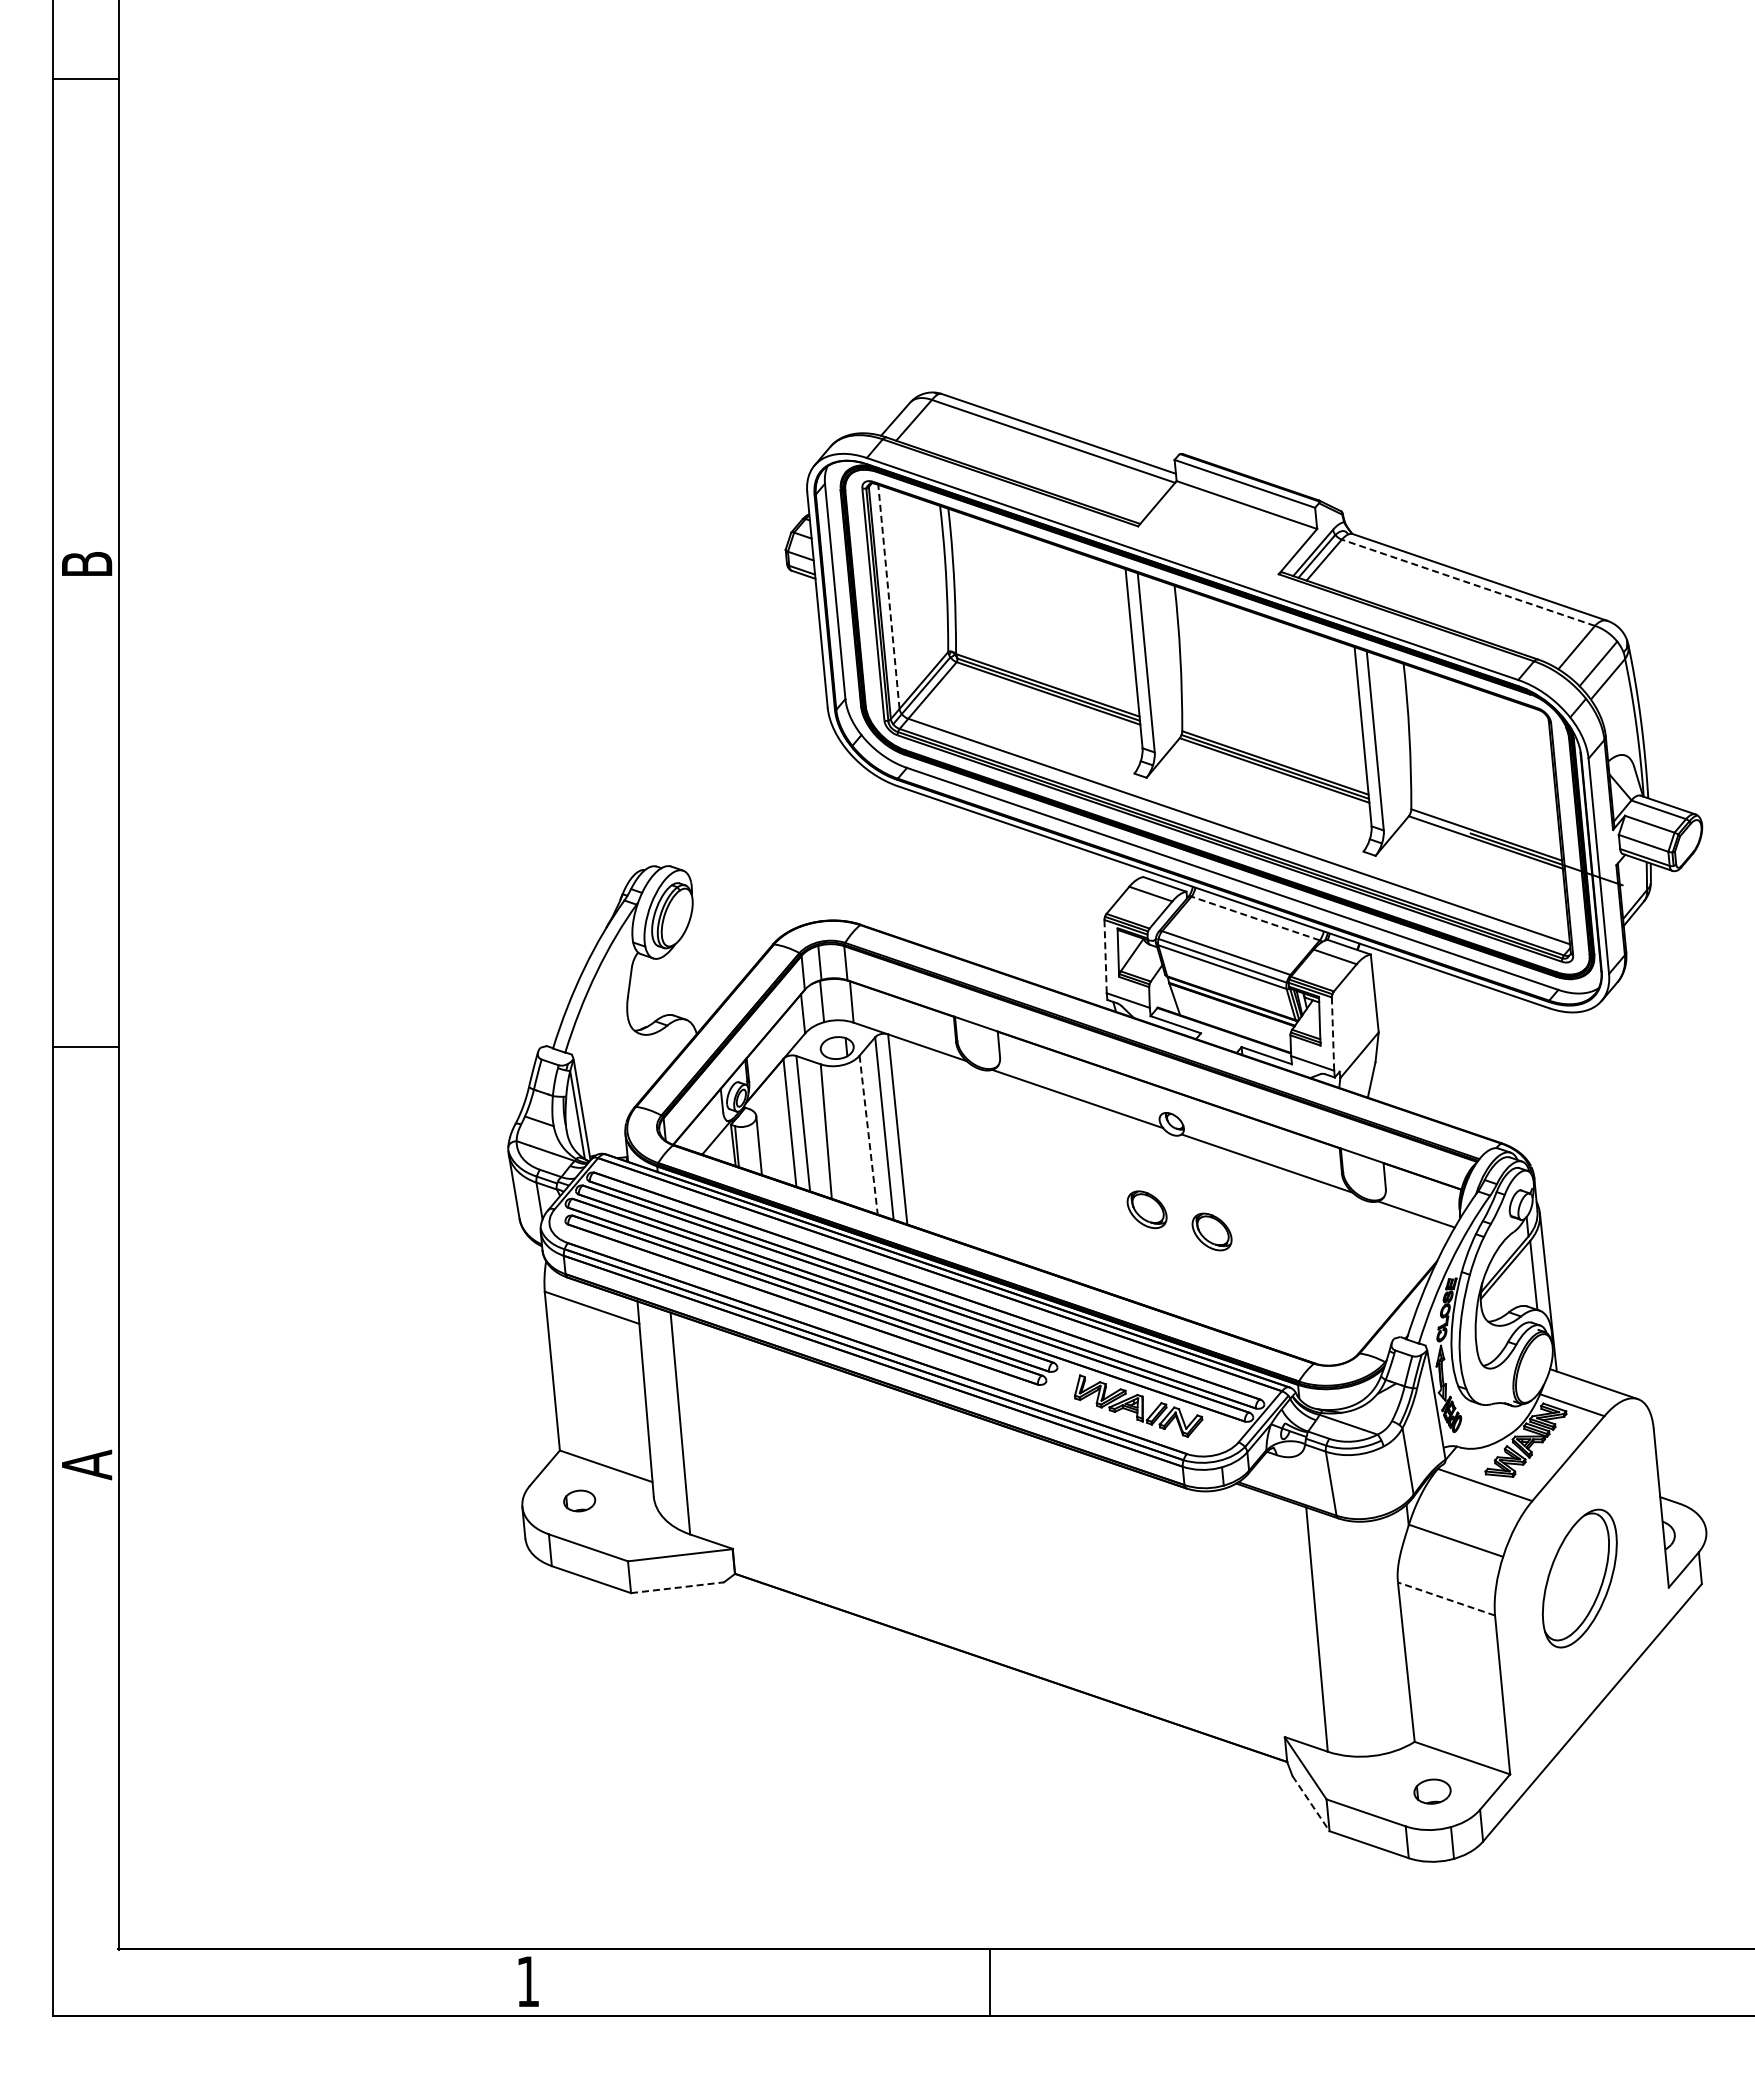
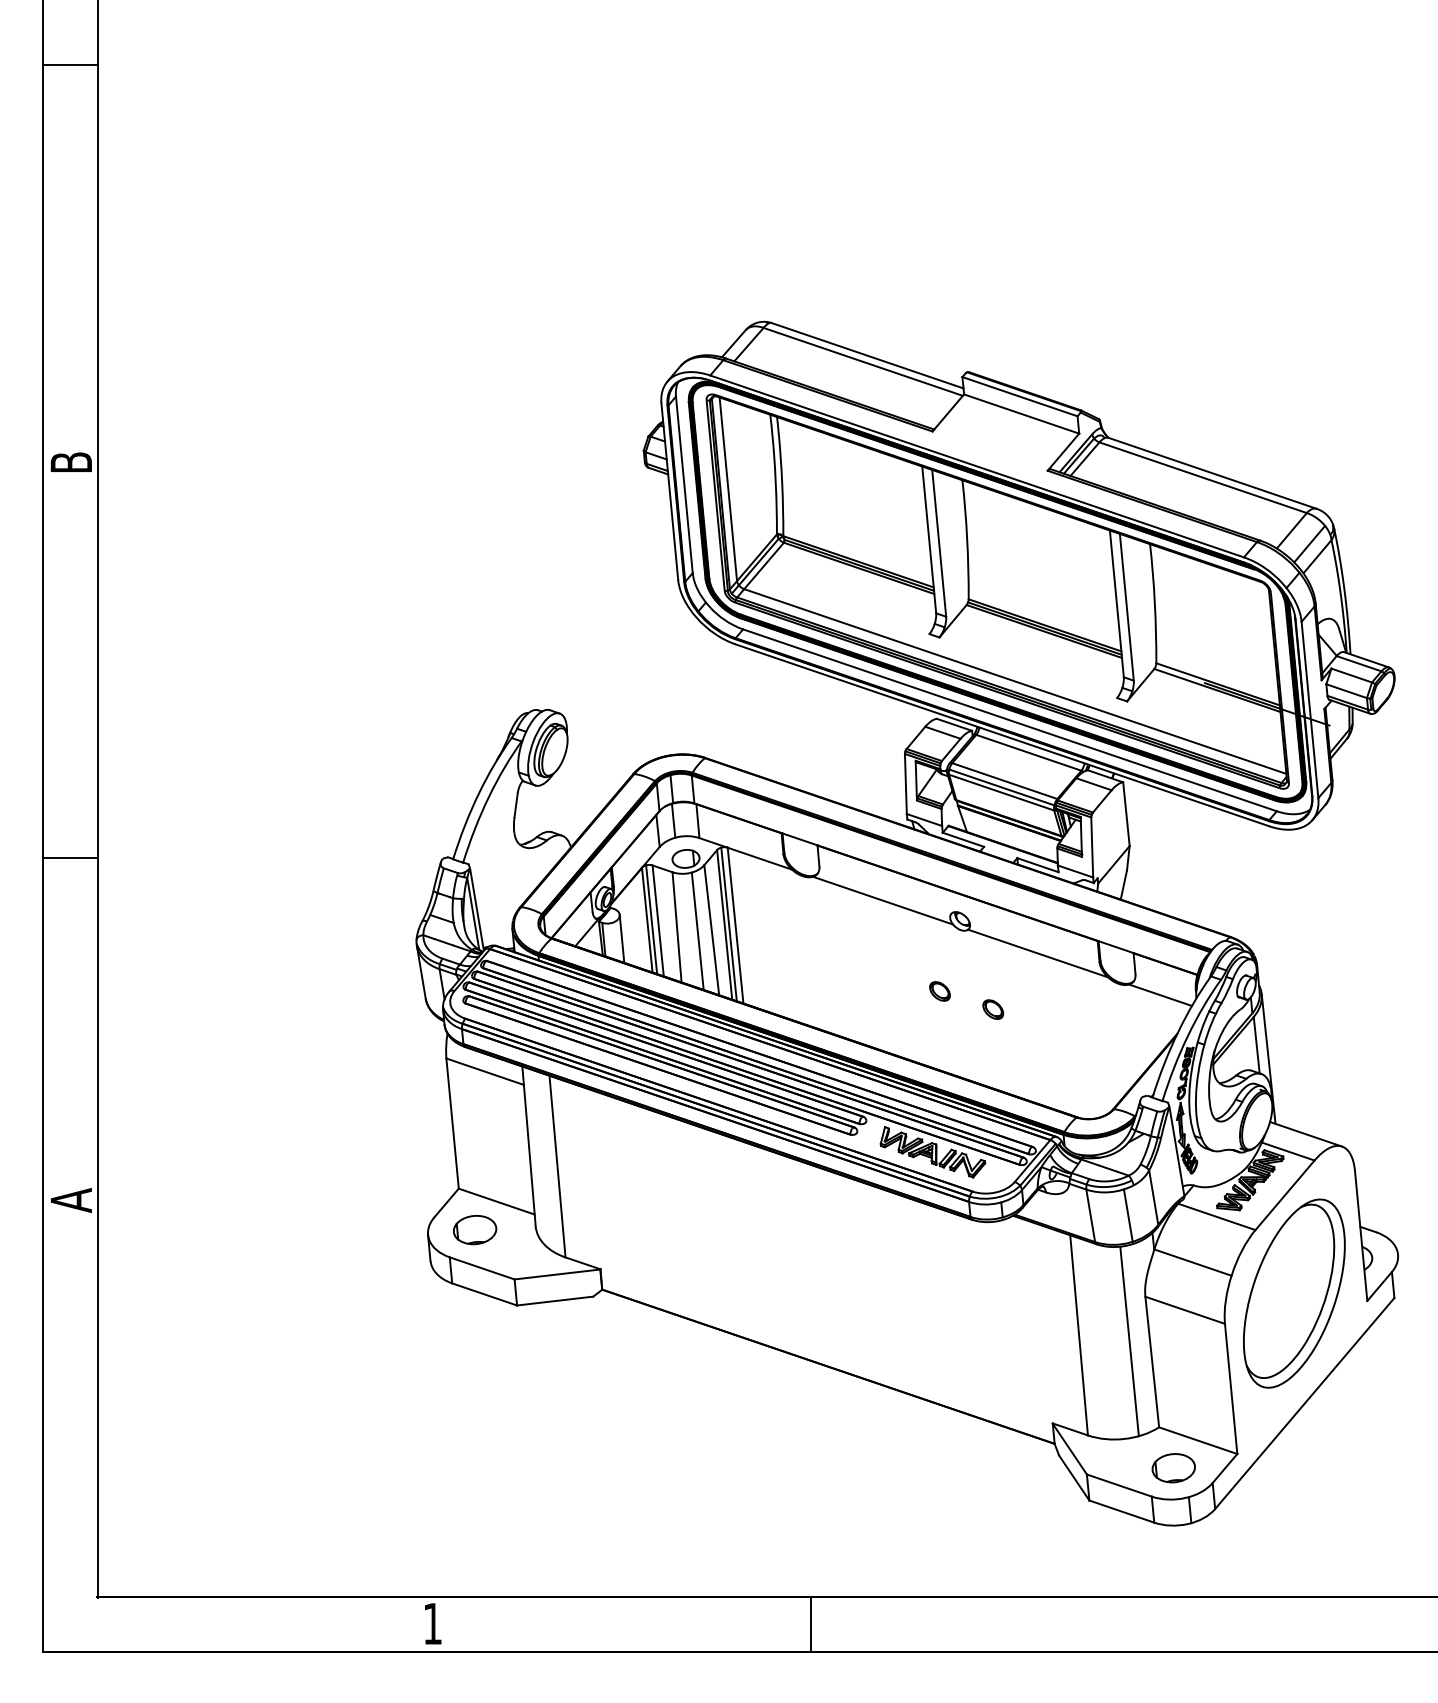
line: (1468, 582) -> (1203, 477), dashed -> solid
line: (888, 596) -> (728, 488), dashed -> solid
line: (1255, 918) -> (1028, 752), dashed -> solid
line: (1105, 956) -> (905, 783), dashed -> solid
line: (1333, 1034) -> (1092, 847), dashed -> solid
line: (794, 1121) -> (650, 919), added
line: (889, 1127) -> (728, 924), added
line: (868, 1135) -> (711, 930), dashed -> solid
line: (851, 1136) -> (697, 931), added
part: (1147, 1209) -> (940, 991), size x0.62
part: (1212, 1231) -> (993, 1009), size x0.62
line: (1376, 1483) -> (1127, 1215), added
part: (579, 1500) -> (474, 1229), size x1.67
part: (1579, 1578) -> (1294, 1293), size x1.67
line: (677, 1587) -> (555, 1300), dashed -> solid
line: (1446, 1598) -> (1185, 1309), dashed -> solid
line: (1378, 1636) -> (1129, 1341), added
part: (1432, 1791) -> (1173, 1468), size x1.43
line: (1311, 1804) -> (1074, 1478), dashed -> solid

